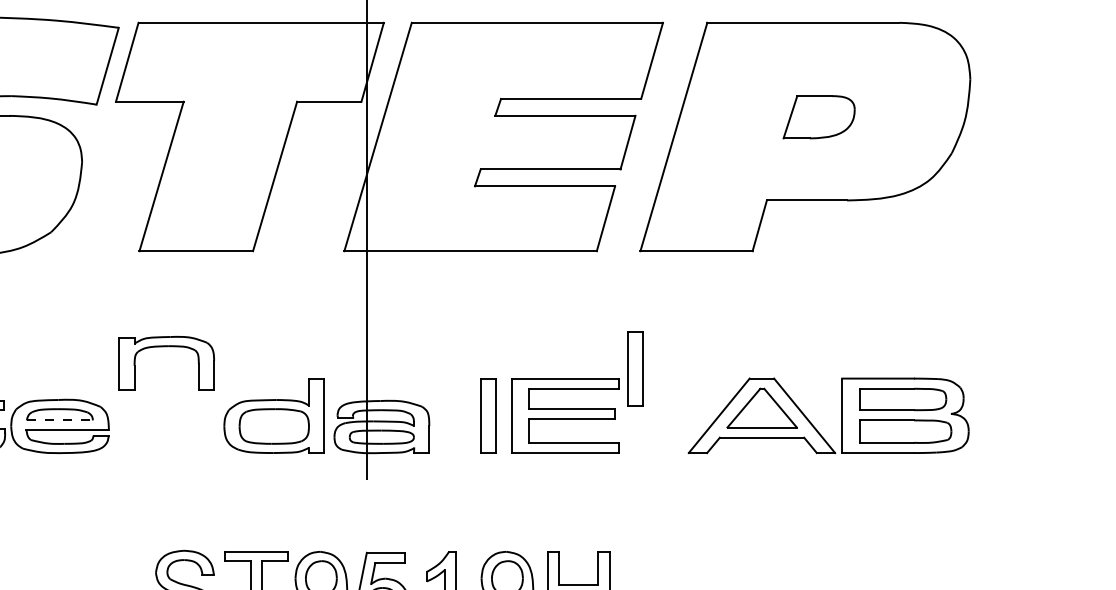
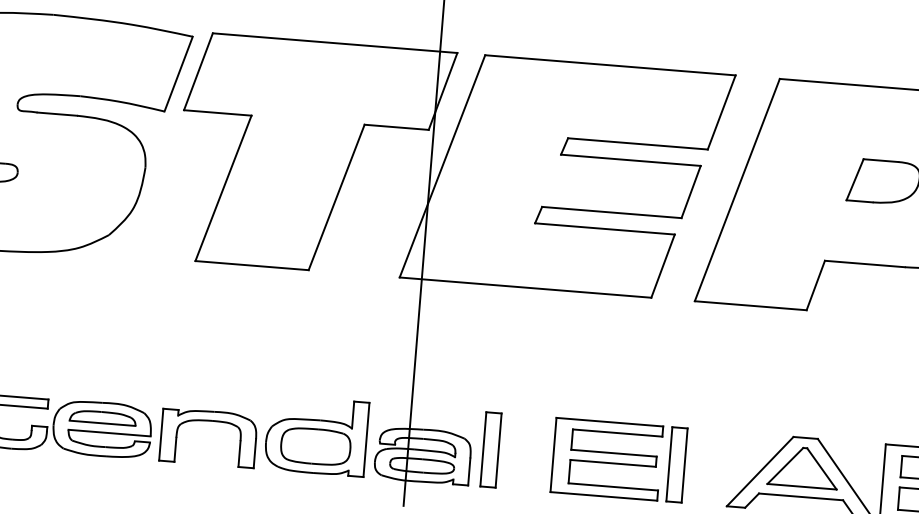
part: (166, 347) -> (209, 422), moved
part: (635, 368) -> (676, 464), moved
part: (488, 415) -> (491, 449), moved
line: (60, 420) -> (103, 423), dashed -> solid

